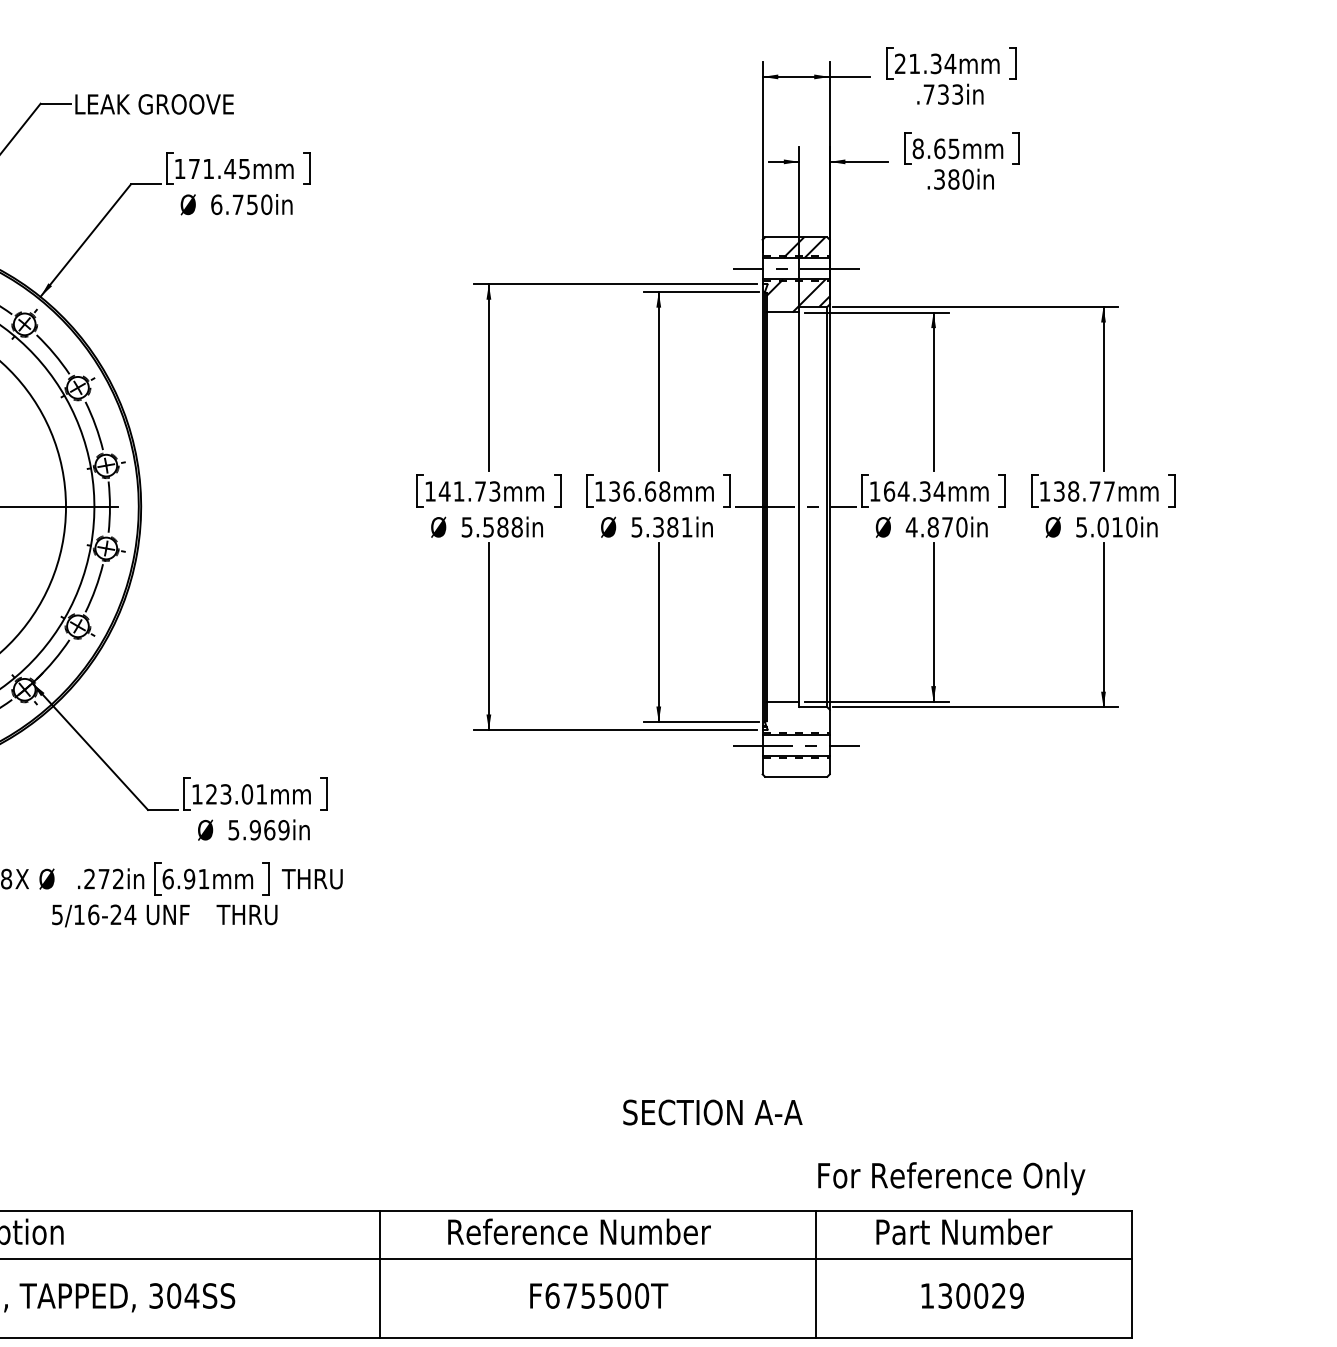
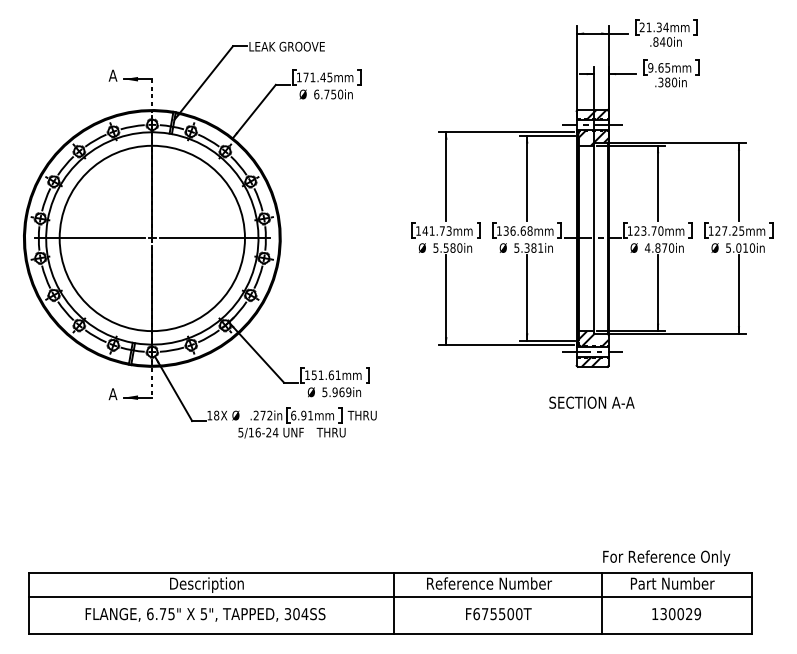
text: (942, 93) -> (662, 41), .733in -> .840in
text: (917, 148) -> (650, 67), 8.65mm -> 9.65mm
text: (913, 490) -> (648, 230), 164.34mm -> 123.70mm
text: (1083, 490) -> (729, 230), 138.77mm -> 127.25mm
text: (516, 526) -> (459, 247), 5.588in -> 5.580in
hatch: (797, 717) -> (593, 338), added
hatch: (793, 765) -> (591, 361), added
text: (228, 794) -> (322, 375), 123.01mm -> 151.61mm
text: (711, 1112) -> (591, 402), moved

